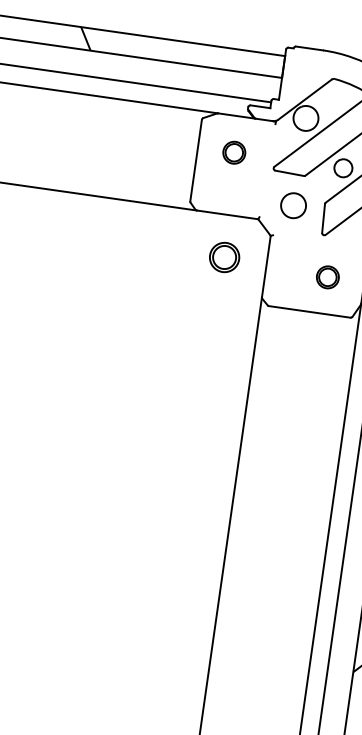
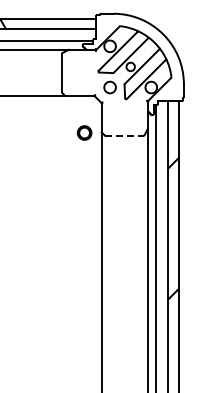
part: (235, 151) -> (79, 66), removed
part: (224, 256) -> (84, 132), moved
part: (327, 277) -> (130, 118), removed
line: (311, 311) -> (125, 135), solid -> dashed

